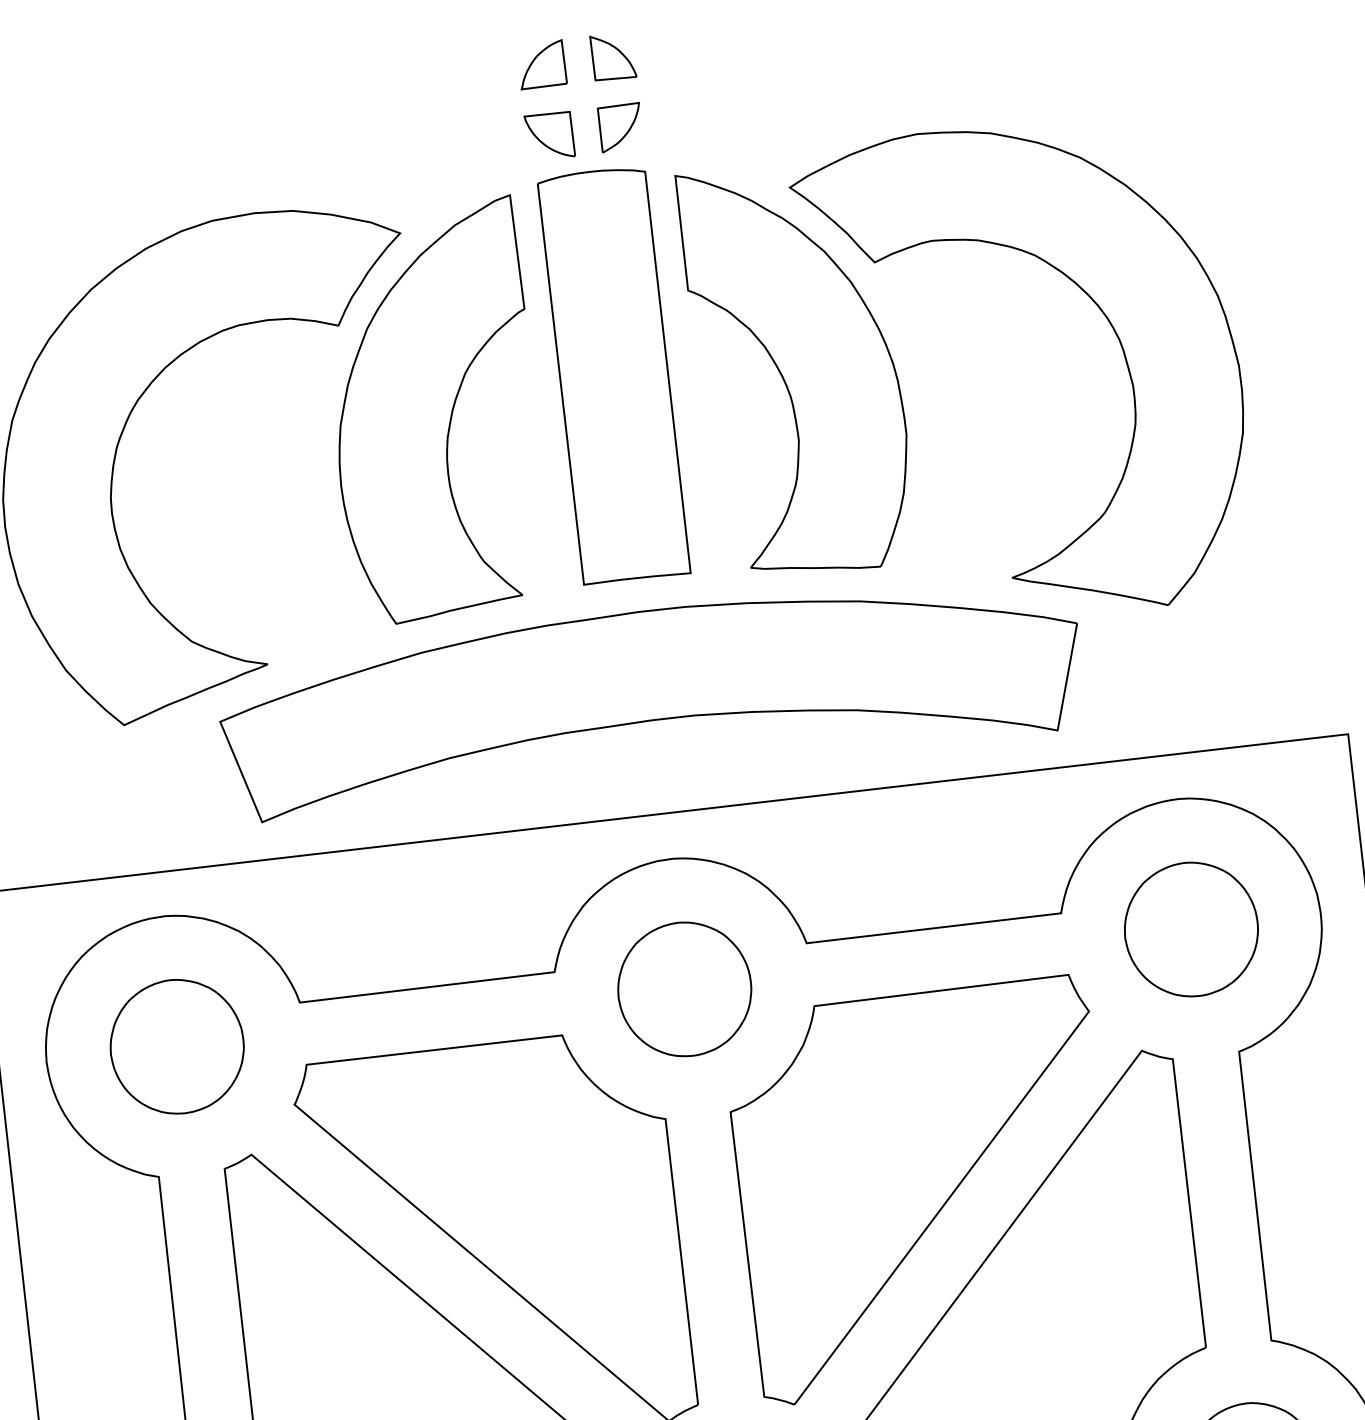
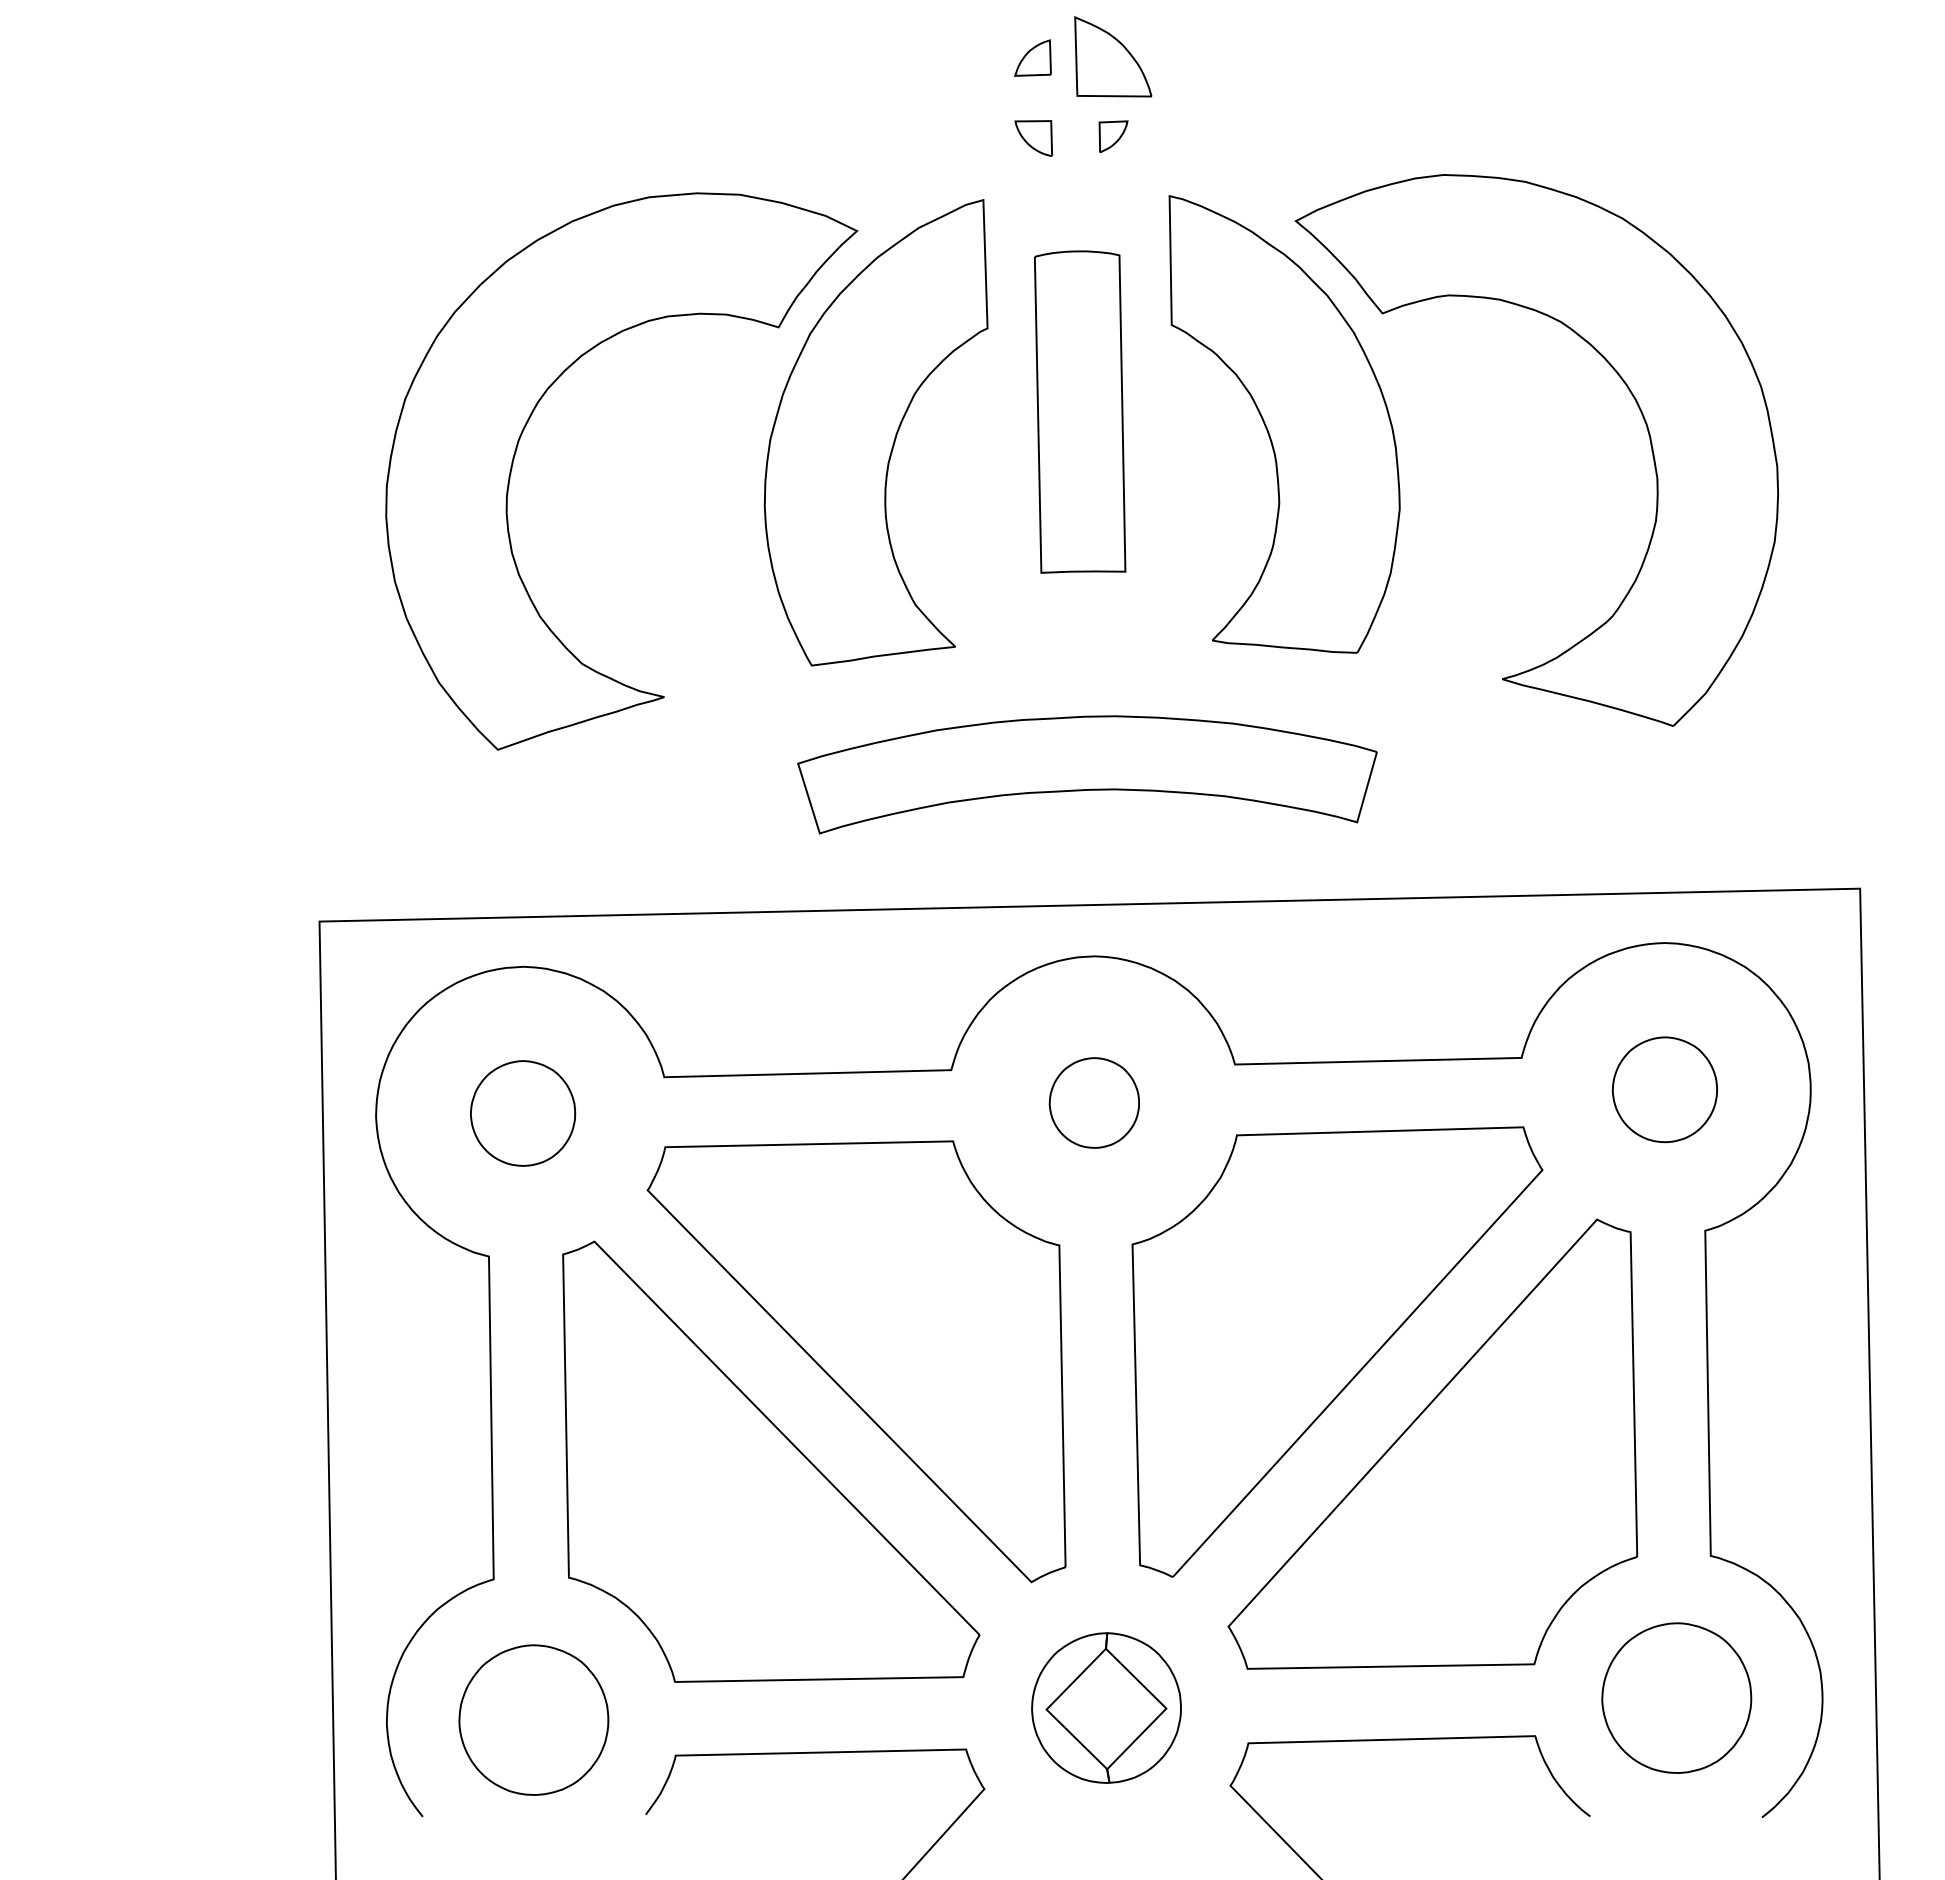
part: (612, 56) -> (1112, 56), size x1.6
part: (541, 64) -> (1032, 57), size x0.7
part: (620, 127) -> (1113, 136), size x0.6
part: (549, 136) -> (1033, 138), size x0.7
part: (613, 375) -> (1079, 411), size x0.7
part: (650, 697) -> (1087, 774), size x0.6
part: (1190, 929) -> (1664, 1089), size x0.7
part: (684, 988) -> (1094, 1102), size x0.6
part: (176, 1046) -> (522, 1113), size x0.7

